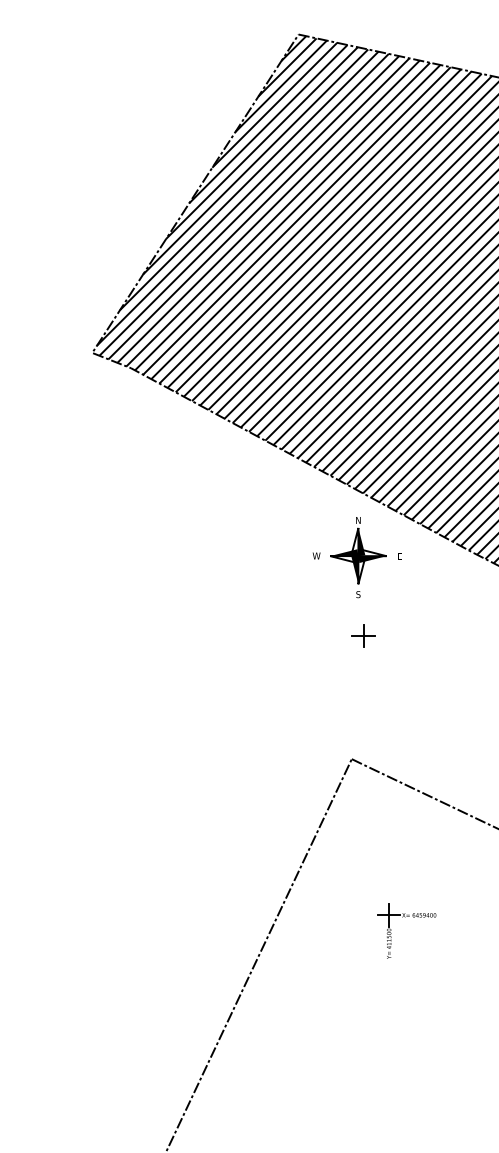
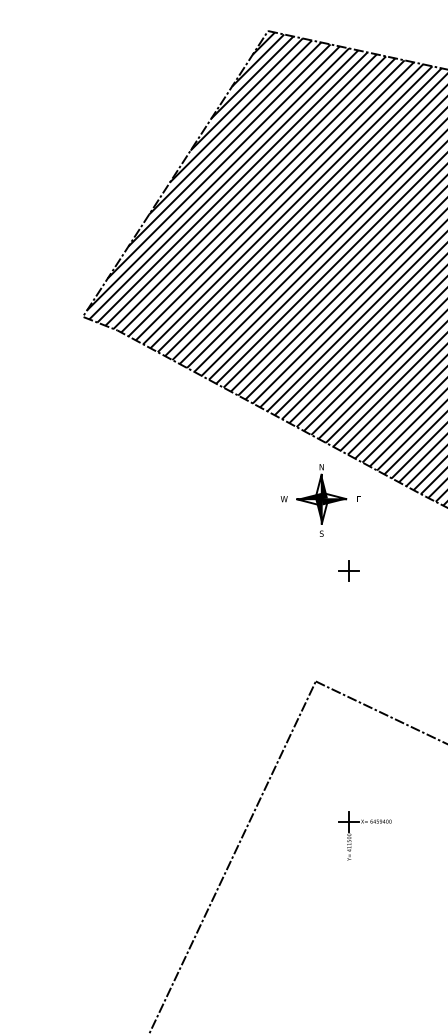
part: (362, 635) -> (348, 570), moved

